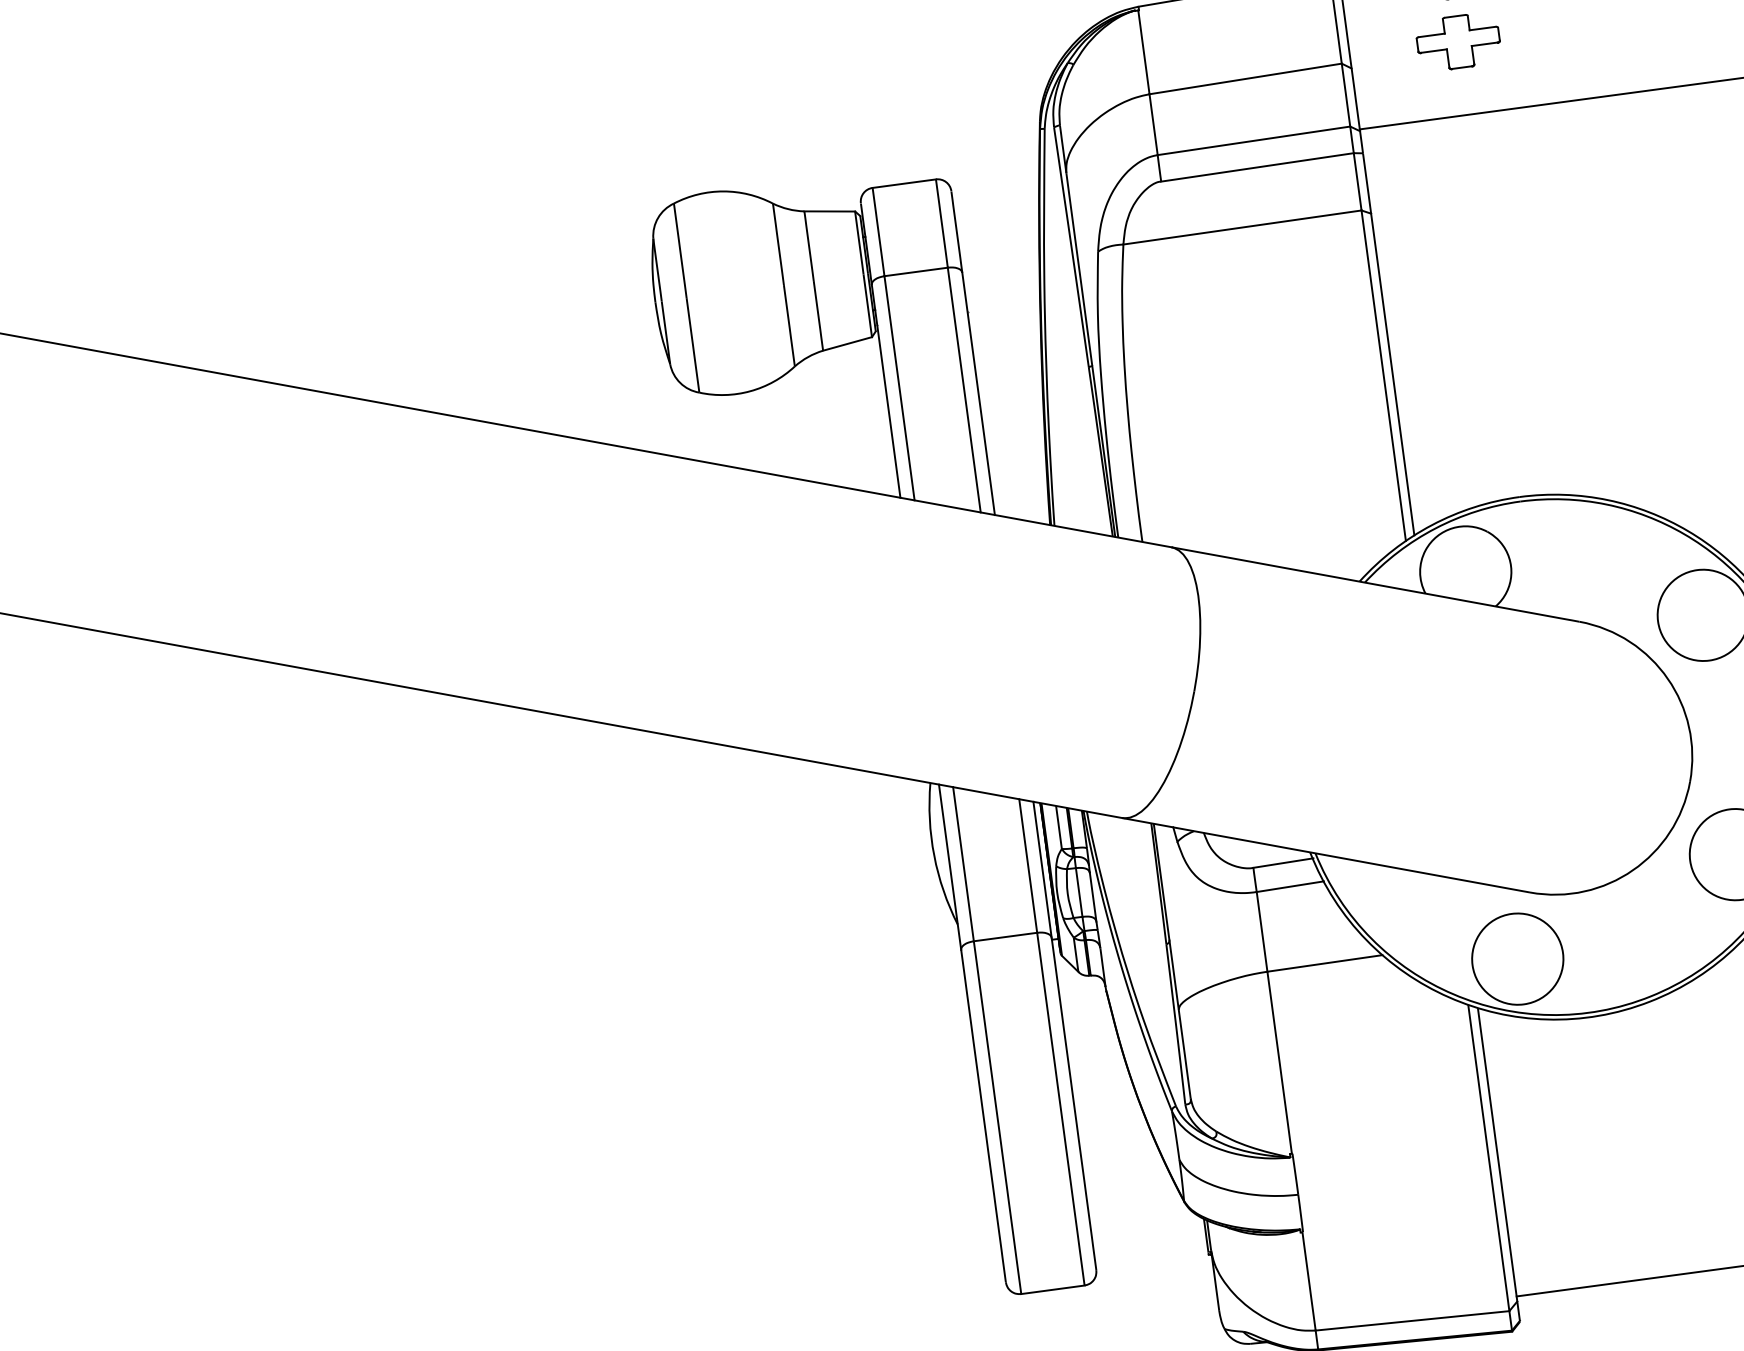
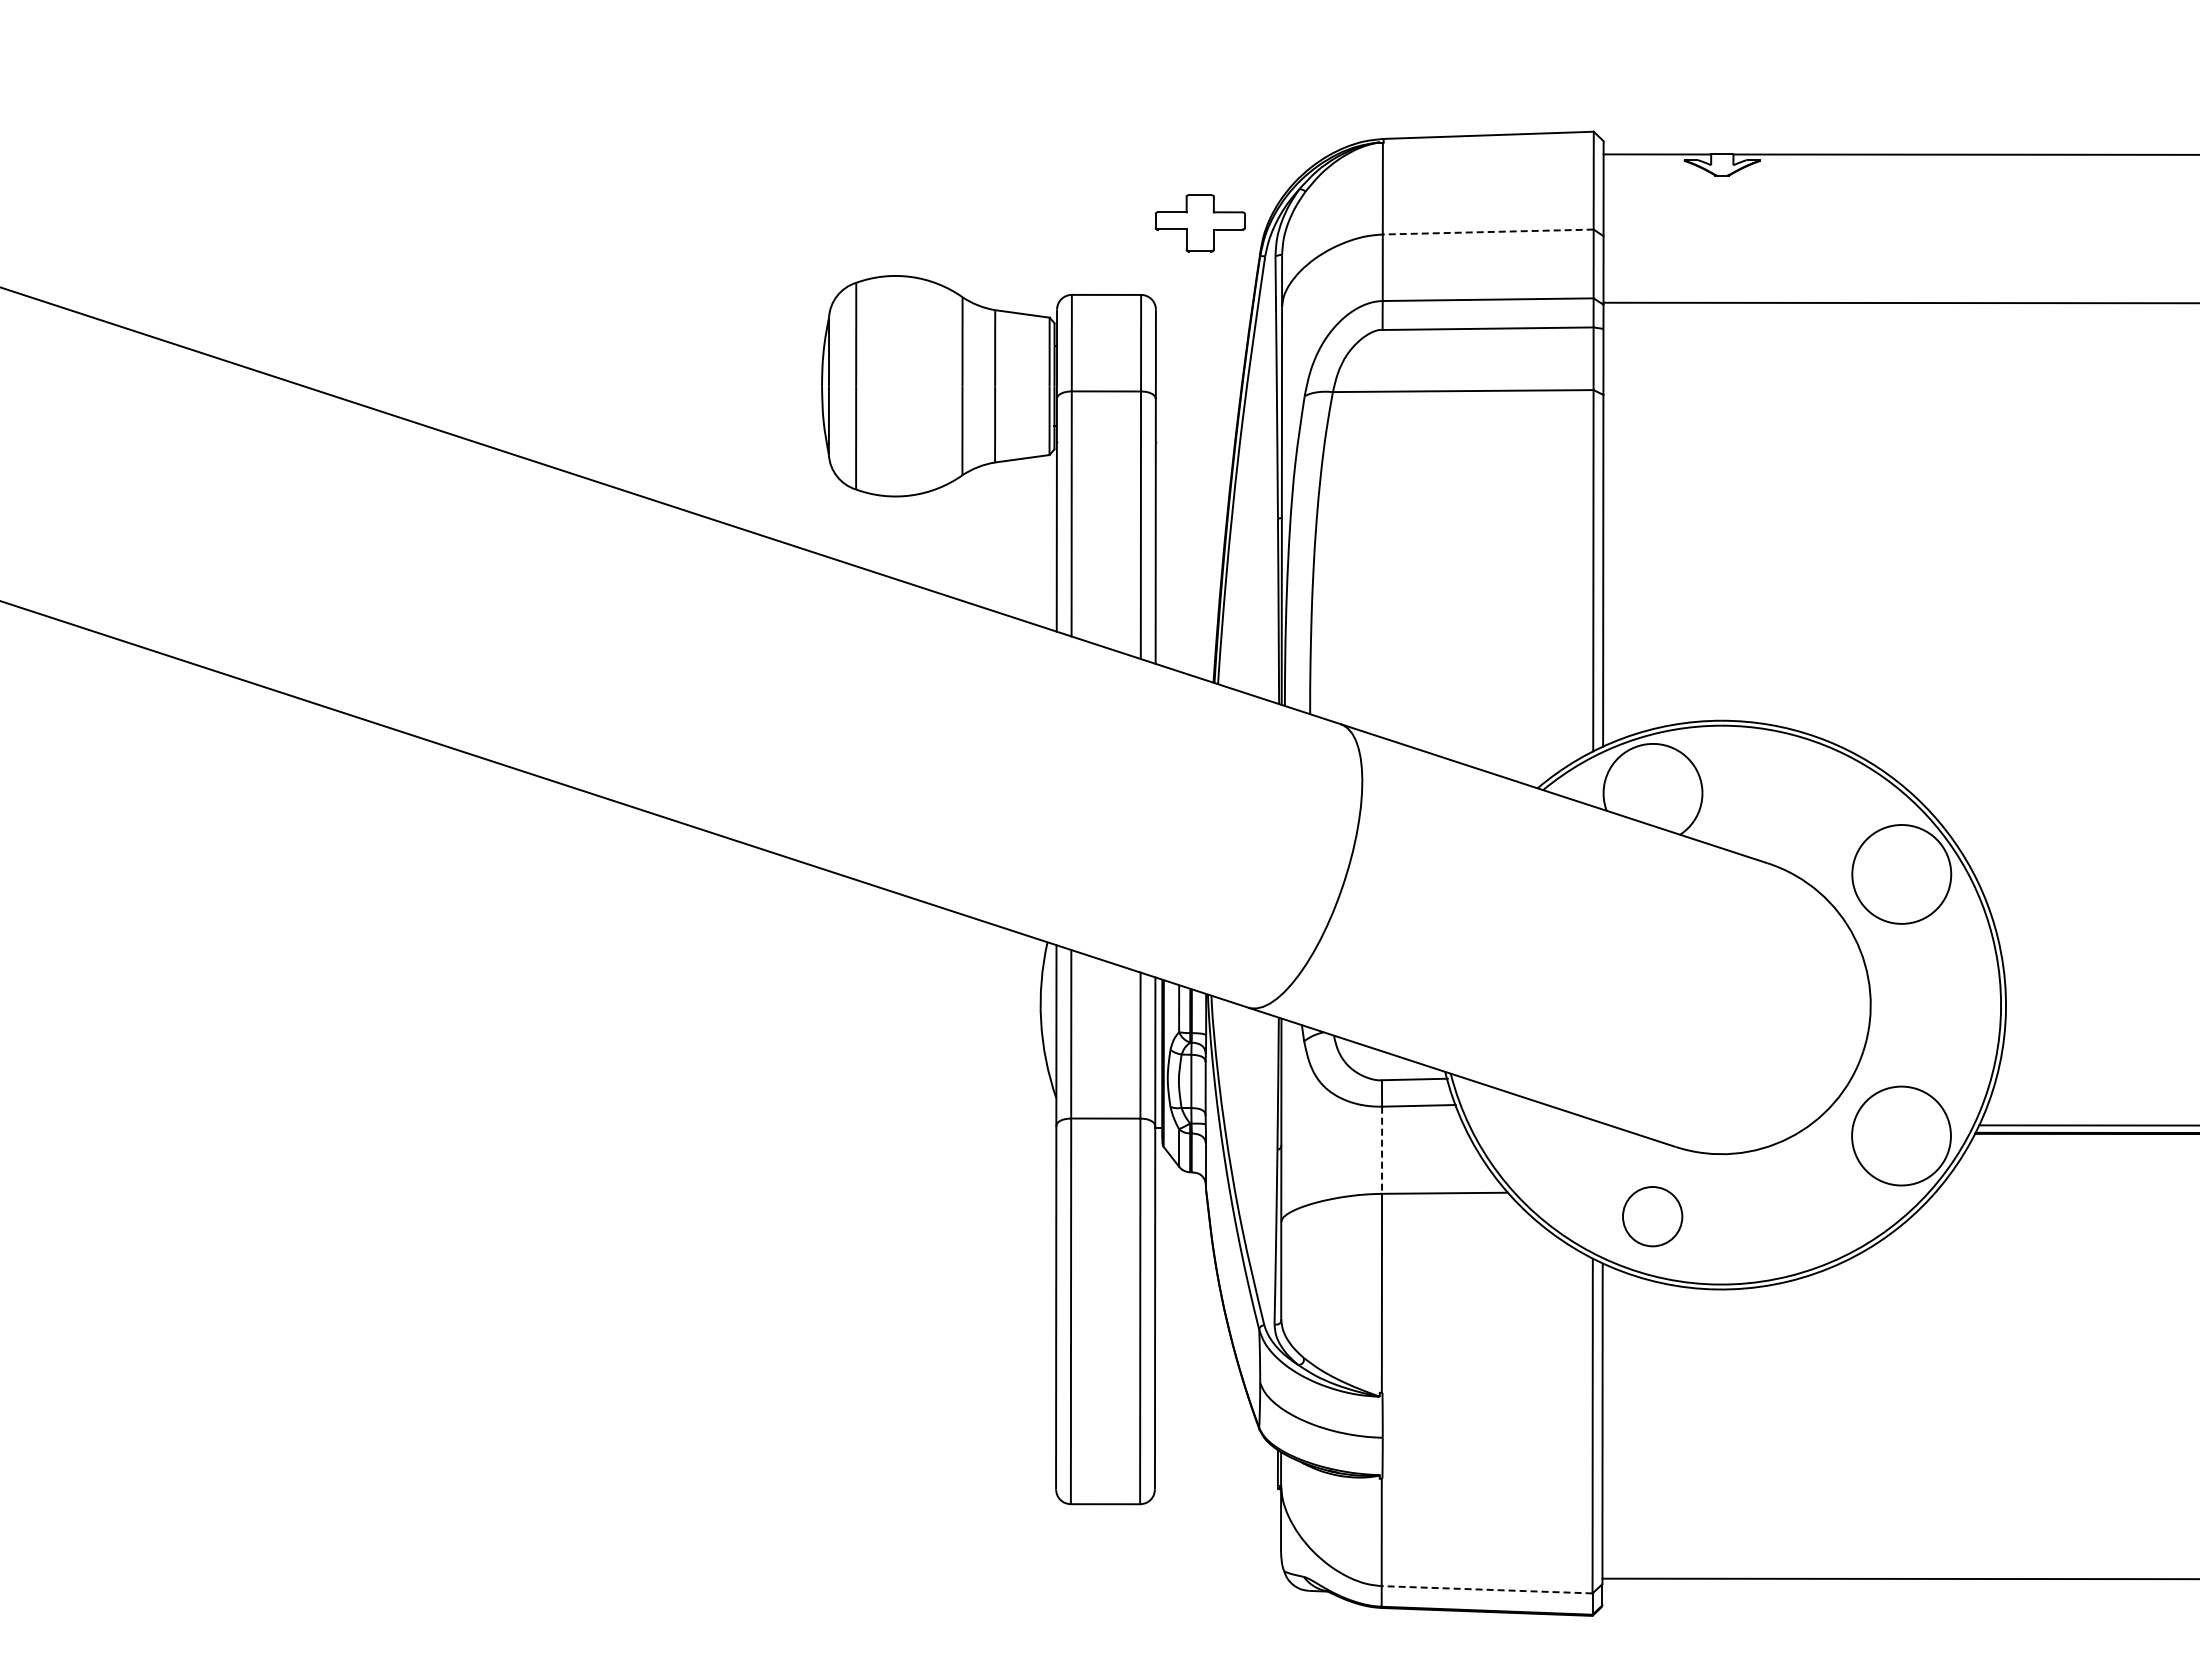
part: (1457, 42) -> (1199, 223), moved
line: (1245, 79) -> (1487, 232), solid -> dashed
line: (1262, 932) -> (1382, 1150), solid -> dashed
circle: (1517, 959) -> (1652, 1216), size x0.6
line: (1411, 1320) -> (1486, 1589), solid -> dashed

